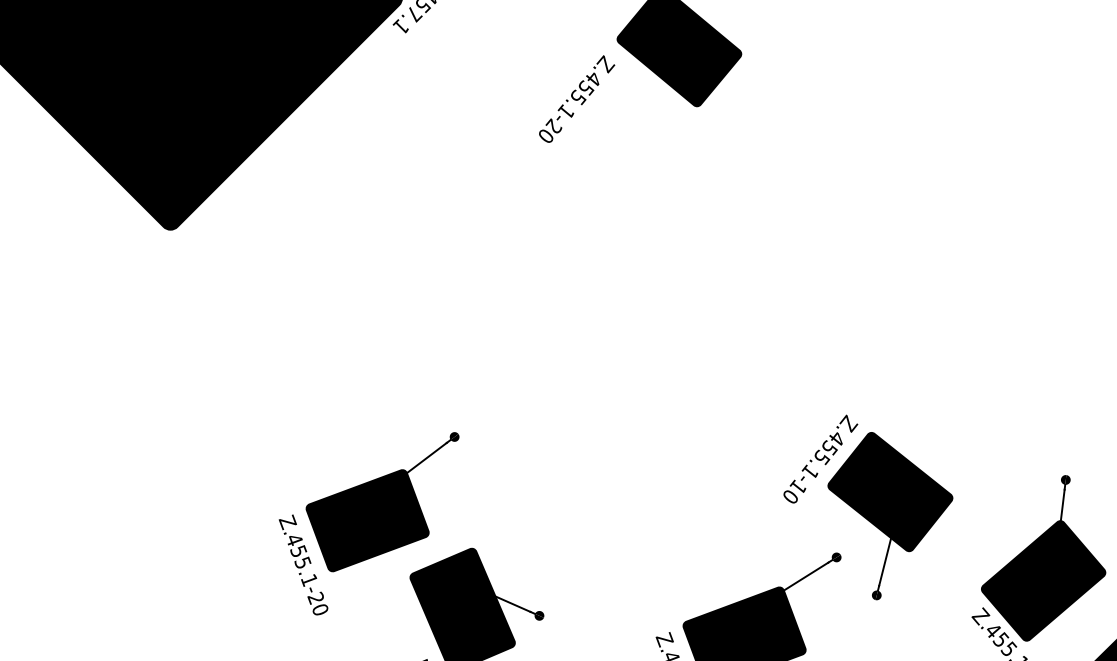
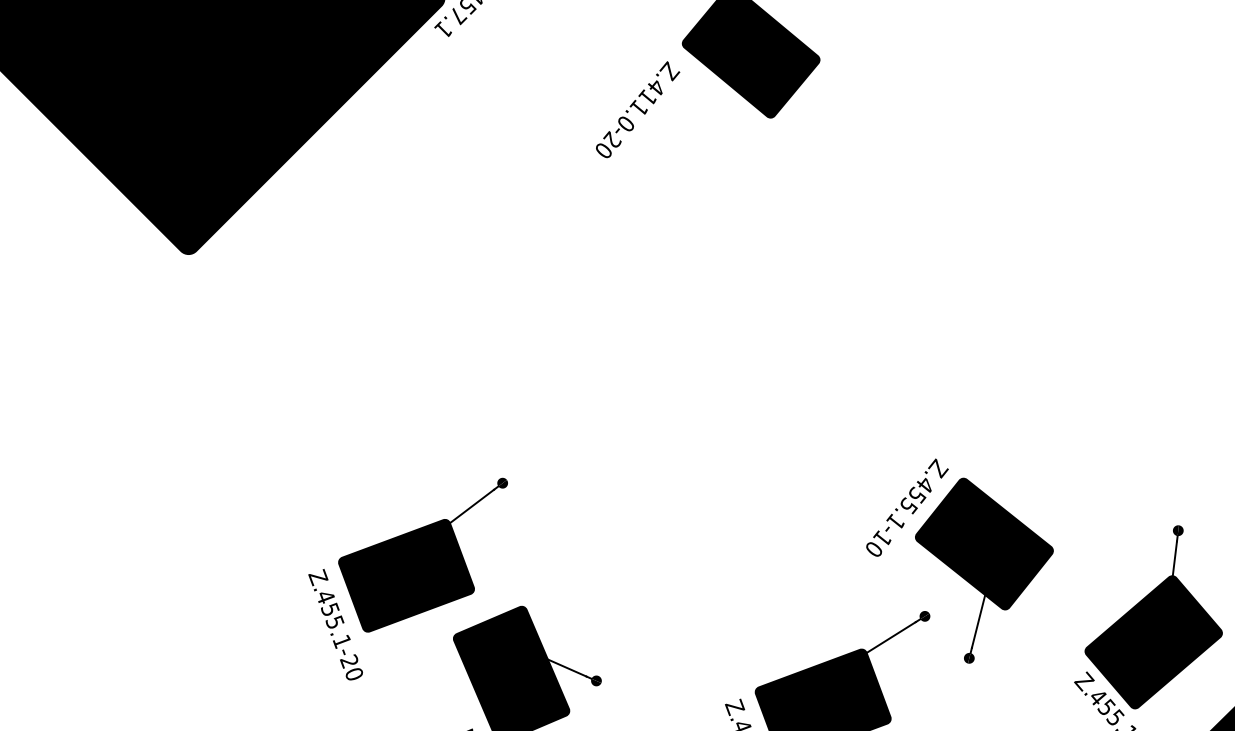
text: (575, 99) -> (636, 110), Z.455.1-20 -> Z.411.0-20

